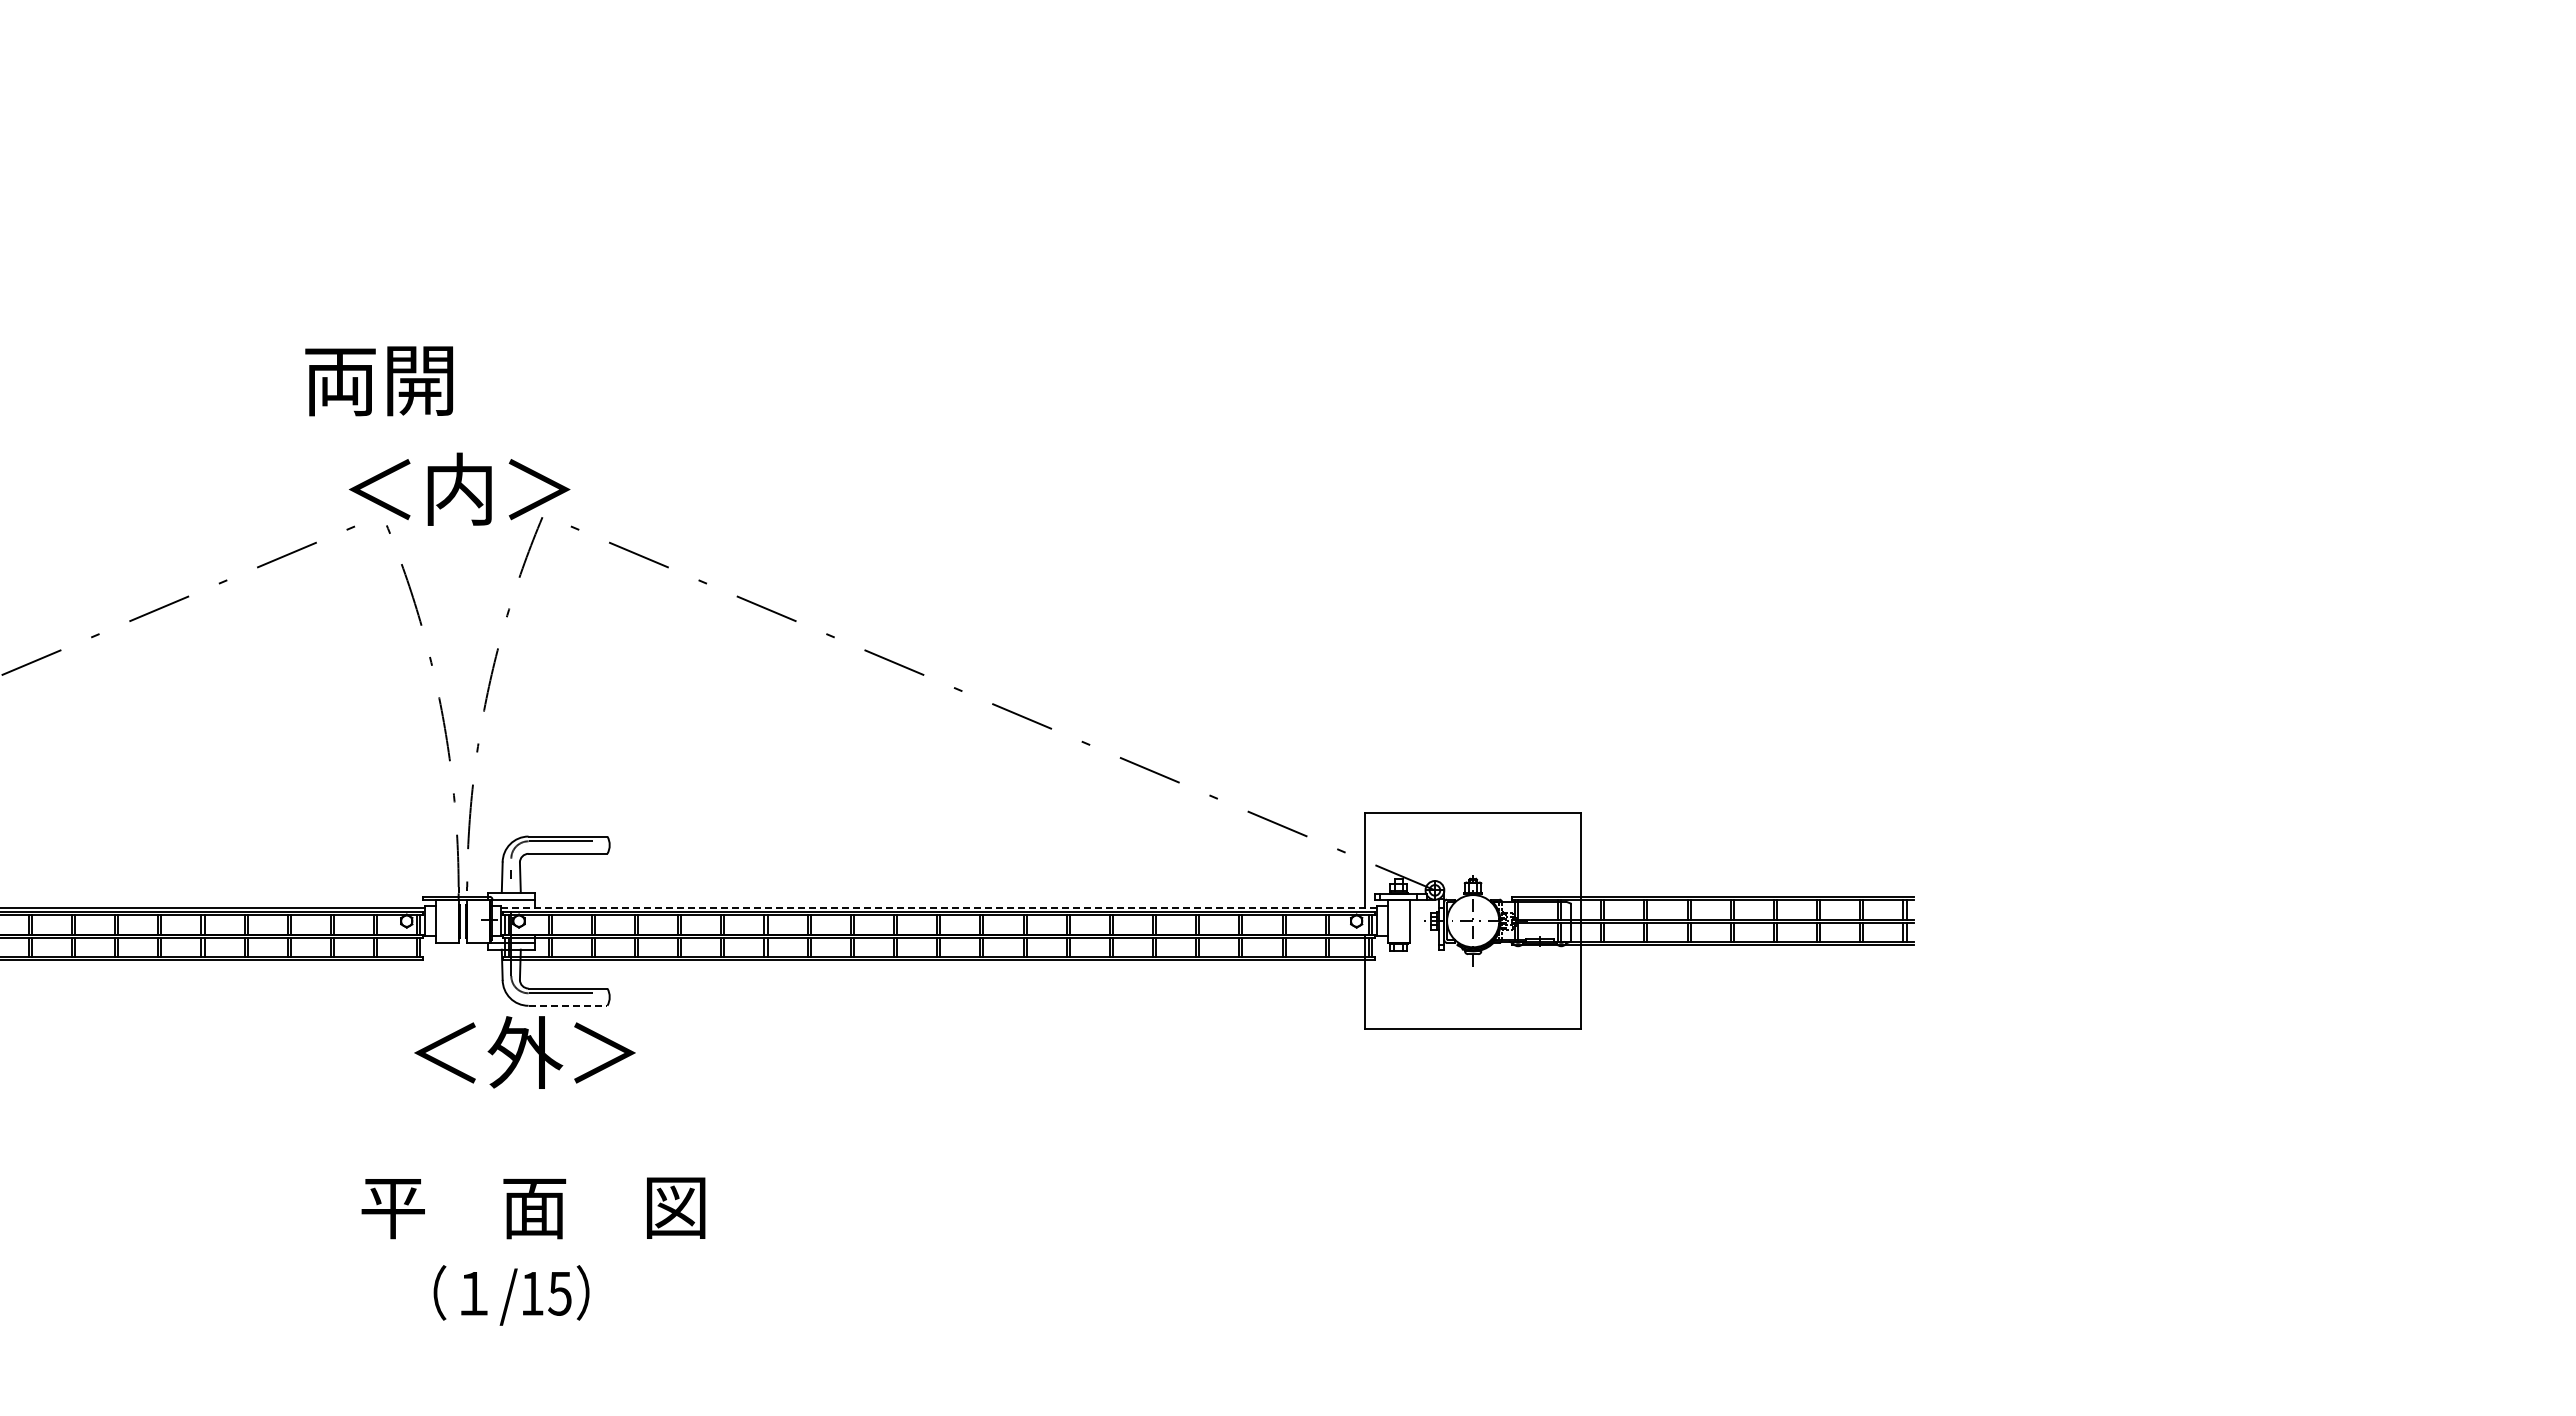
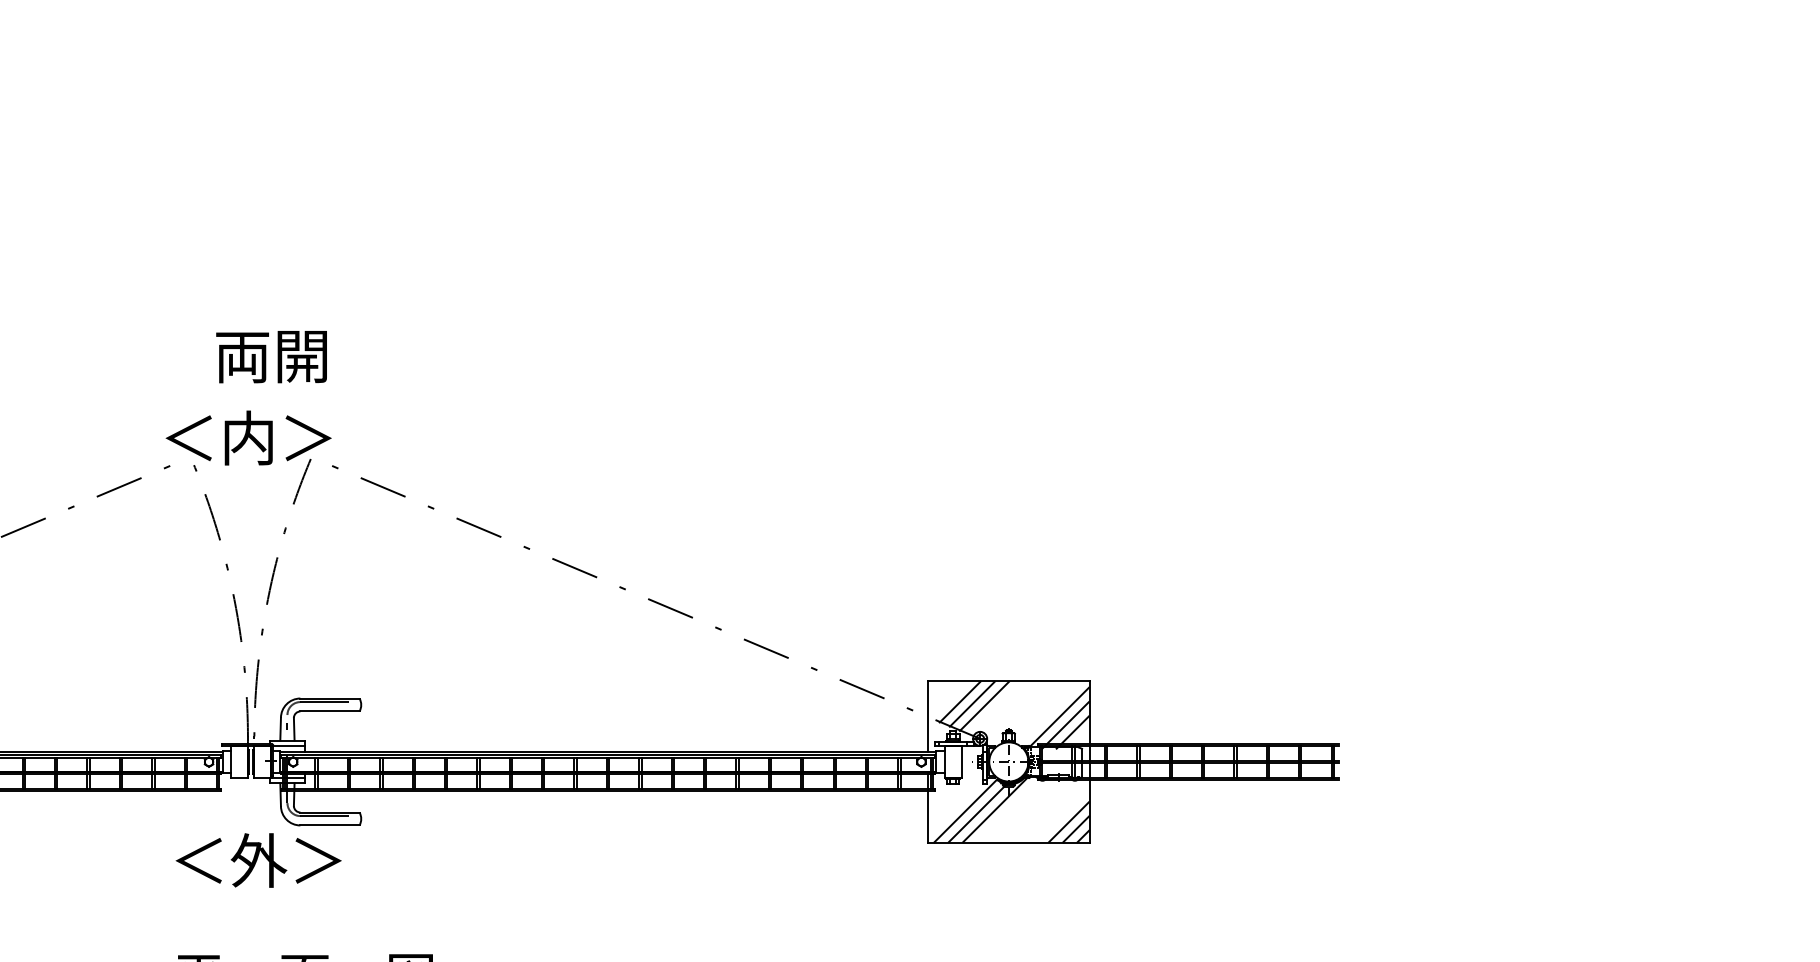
text: (378, 381) -> (271, 357), moved
line: (938, 907) -> (607, 751), dashed -> solid
hatch: (1477, 921) -> (1012, 762), added
line: (568, 1005) -> (330, 825), dashed -> solid
text: (524, 1052) -> (258, 860), moved

